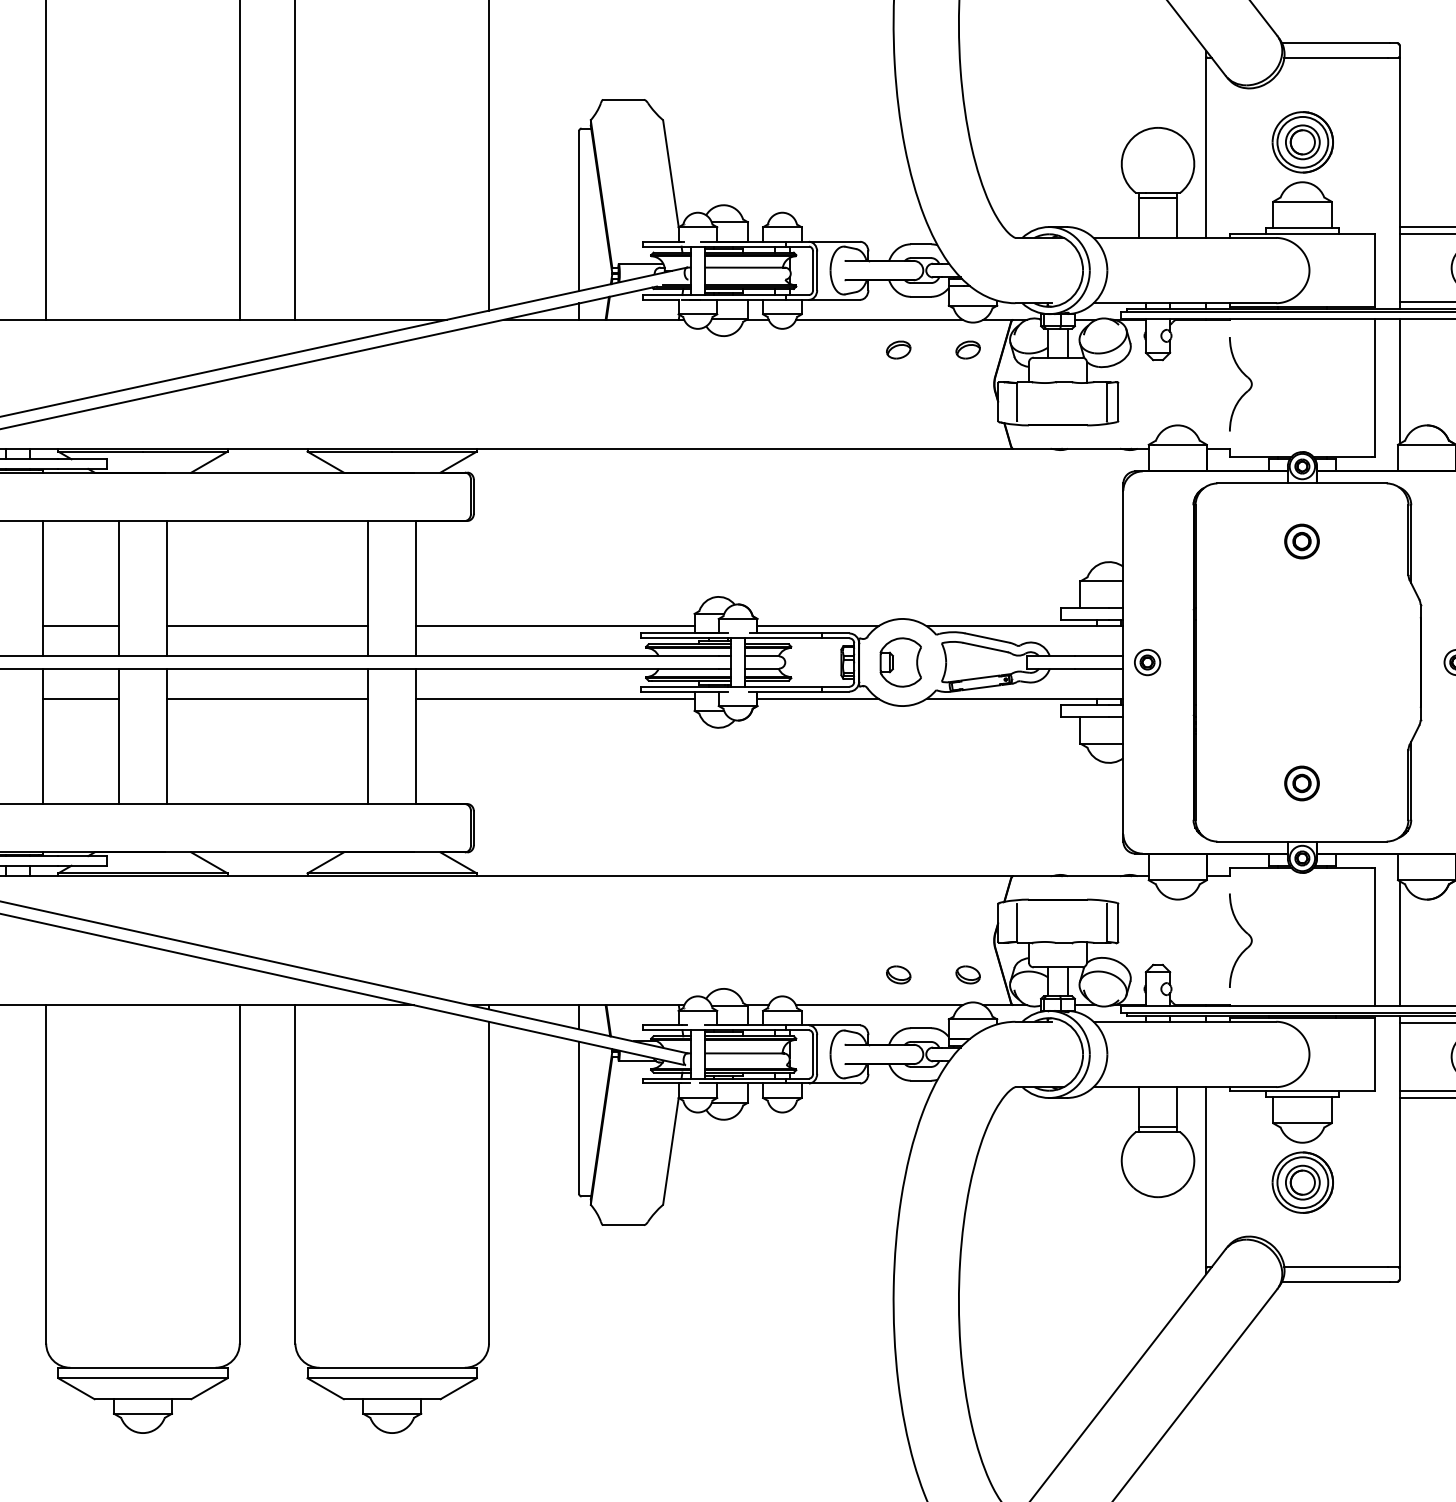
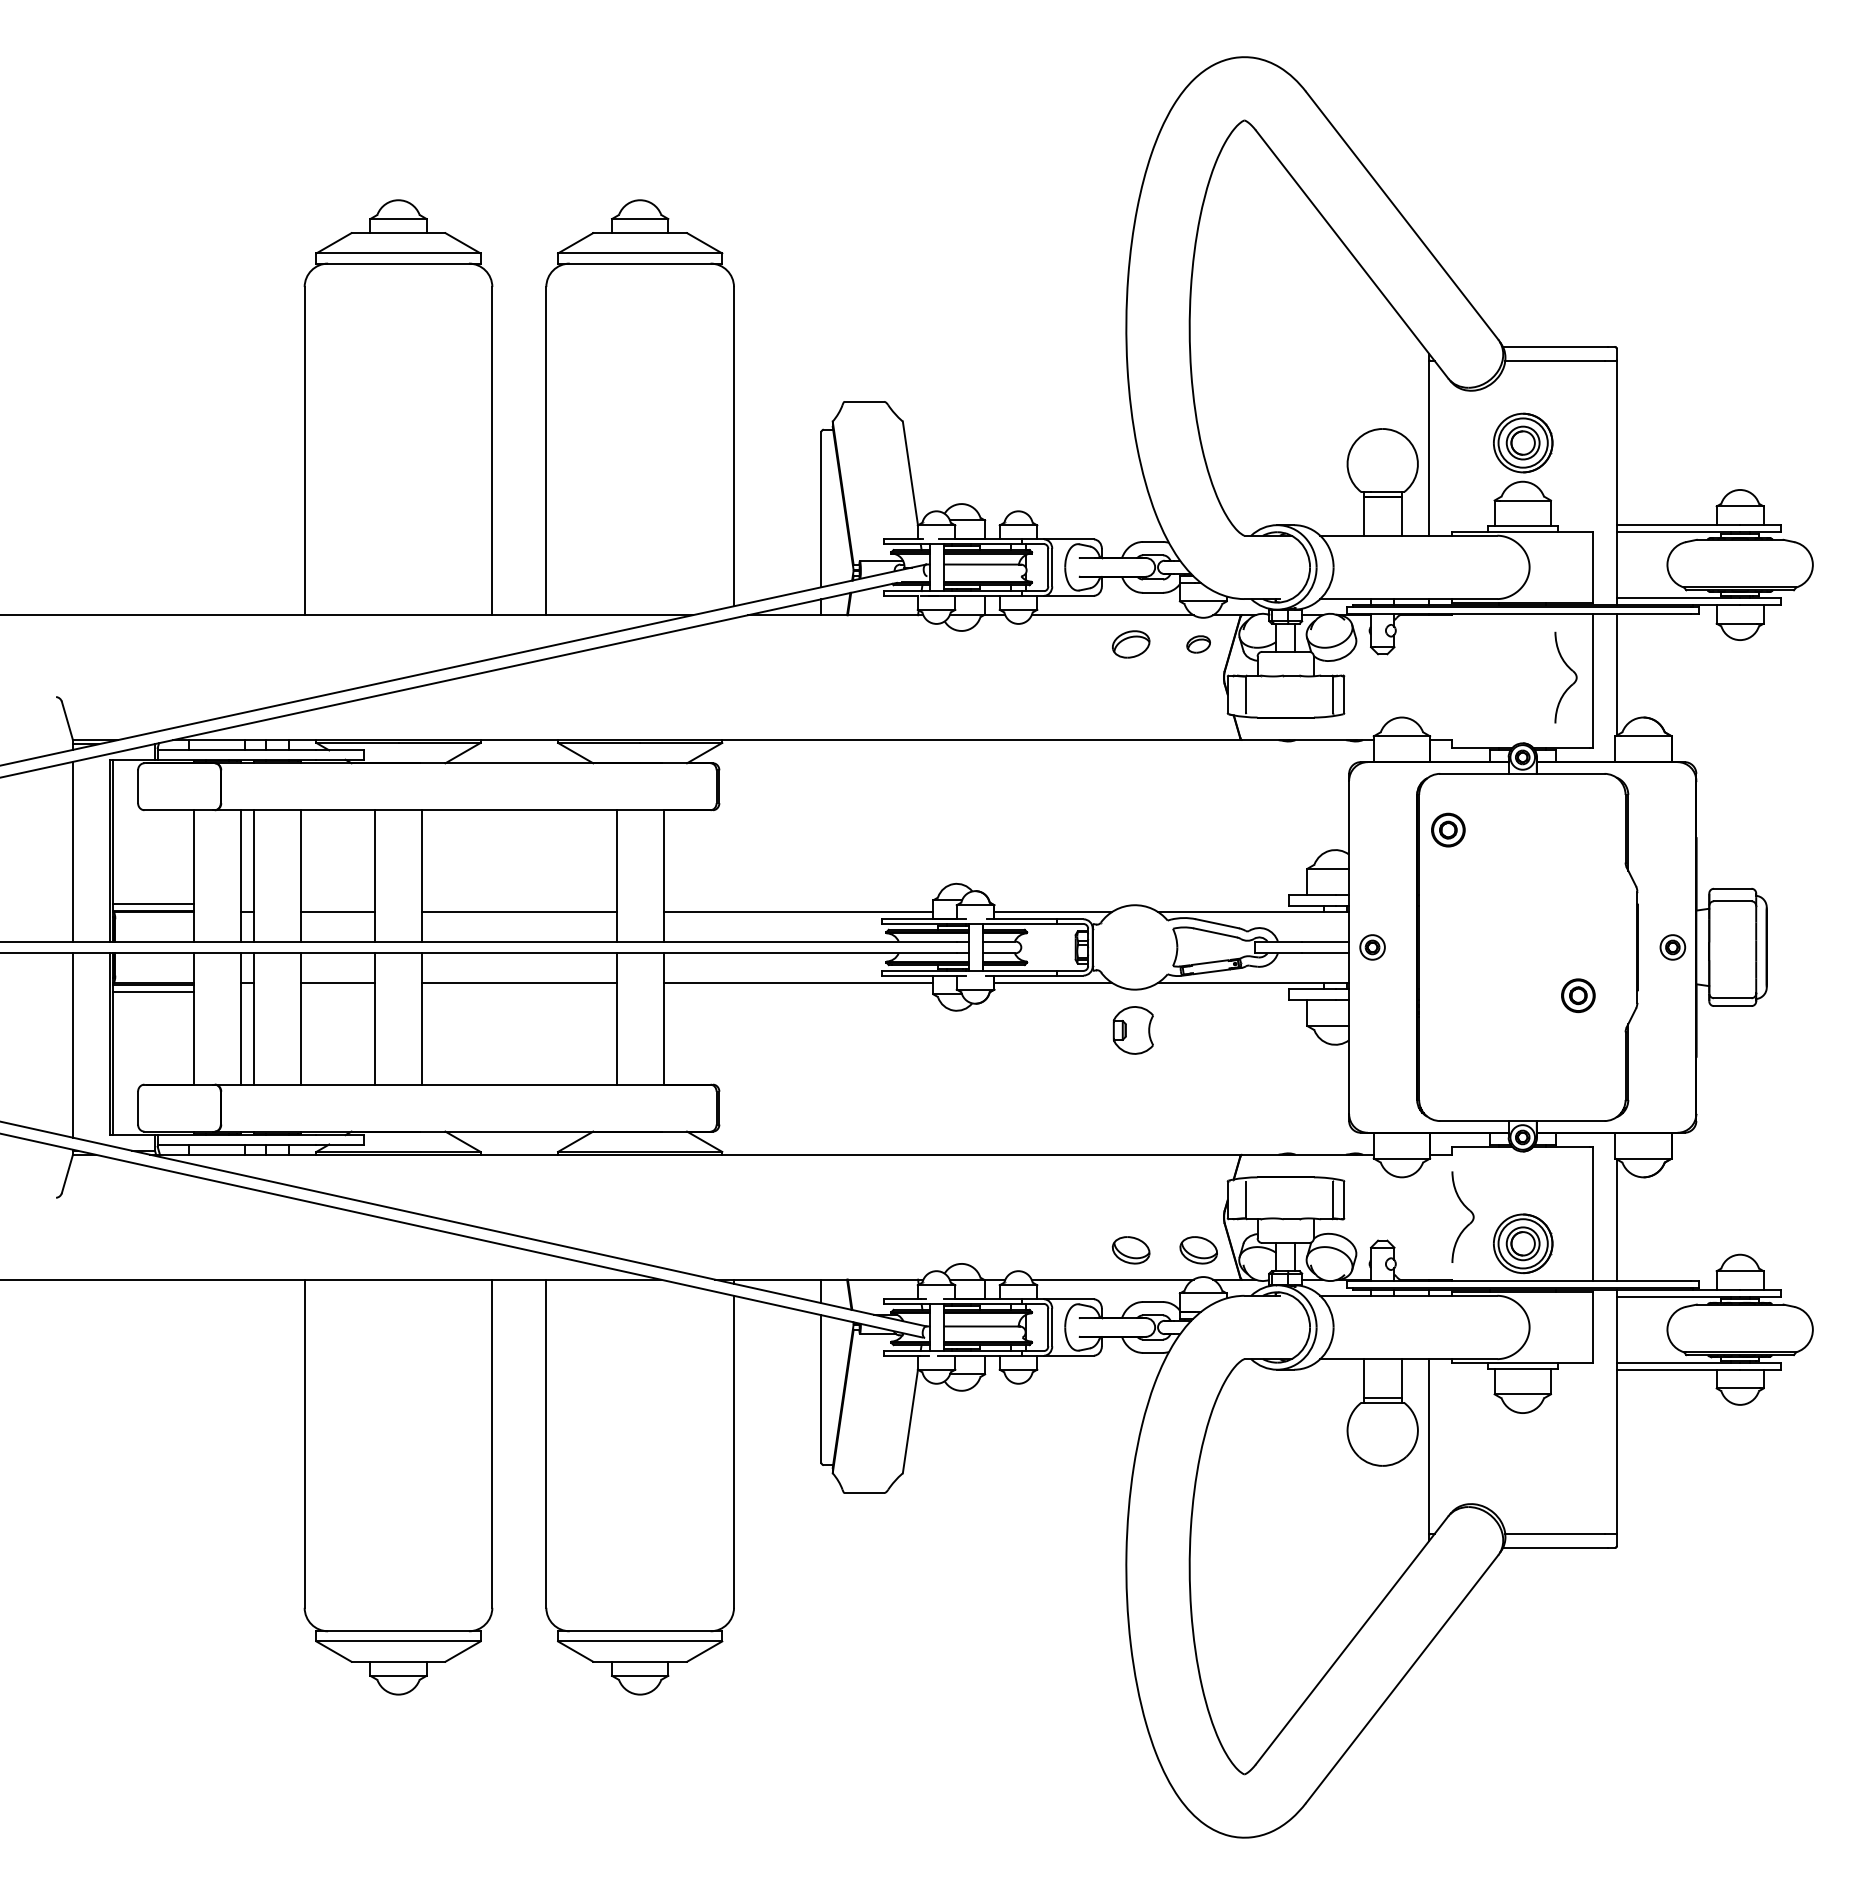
part: (898, 350) -> (1131, 644), size x1.6
part: (1246, 377) -> (1571, 671), moved
part: (1302, 540) -> (1448, 829), moved
part: (899, 662) -> (1132, 1030), moved
part: (1302, 783) -> (1578, 995), moved
part: (898, 975) -> (1131, 1250), size x1.6
part: (968, 975) -> (1198, 1250), size x1.6
part: (1303, 1182) -> (1523, 1243), moved

